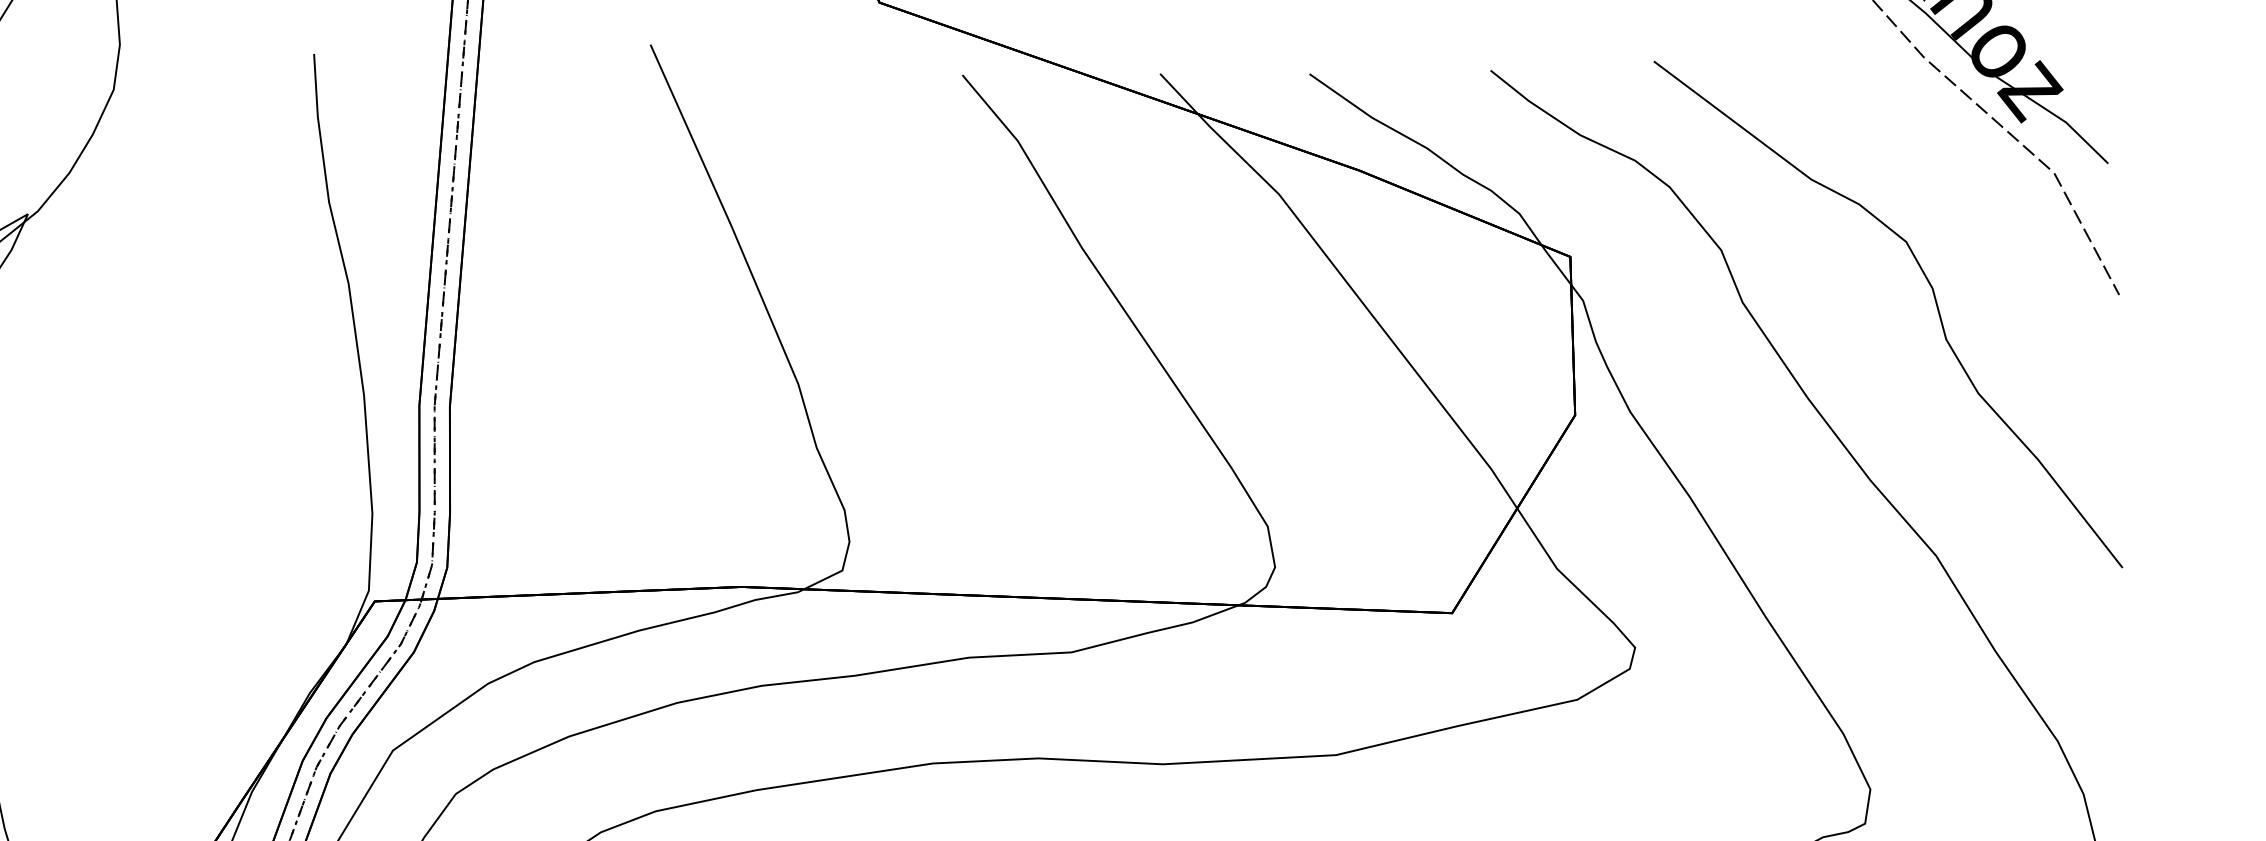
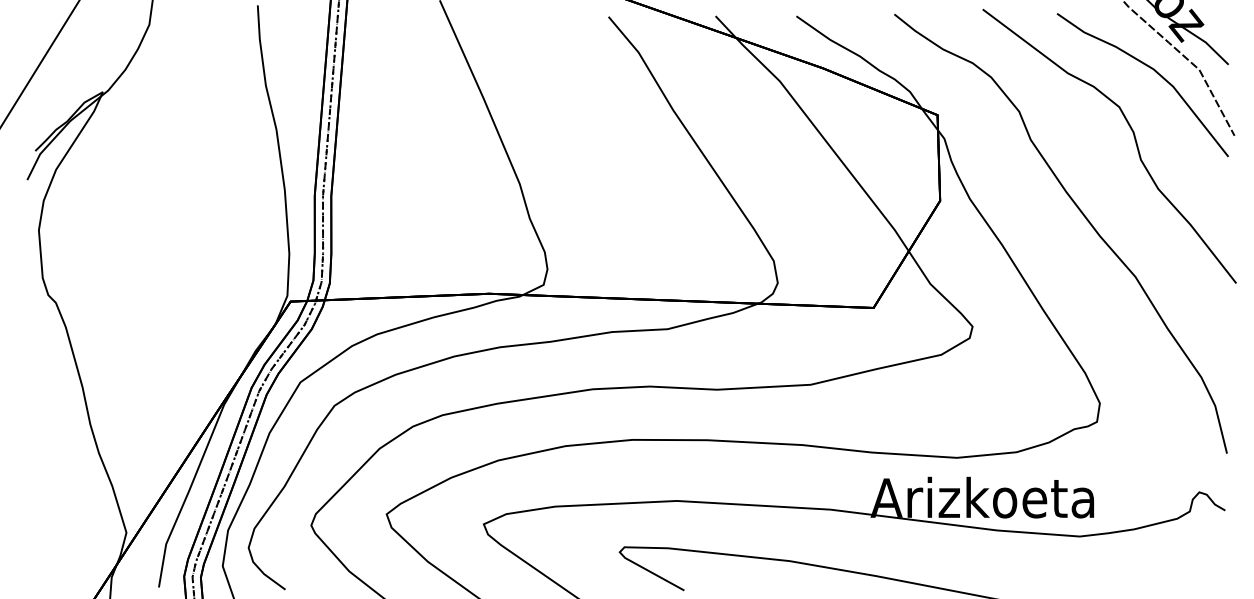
curve: (1965, 172) -> (1151, 69), added

